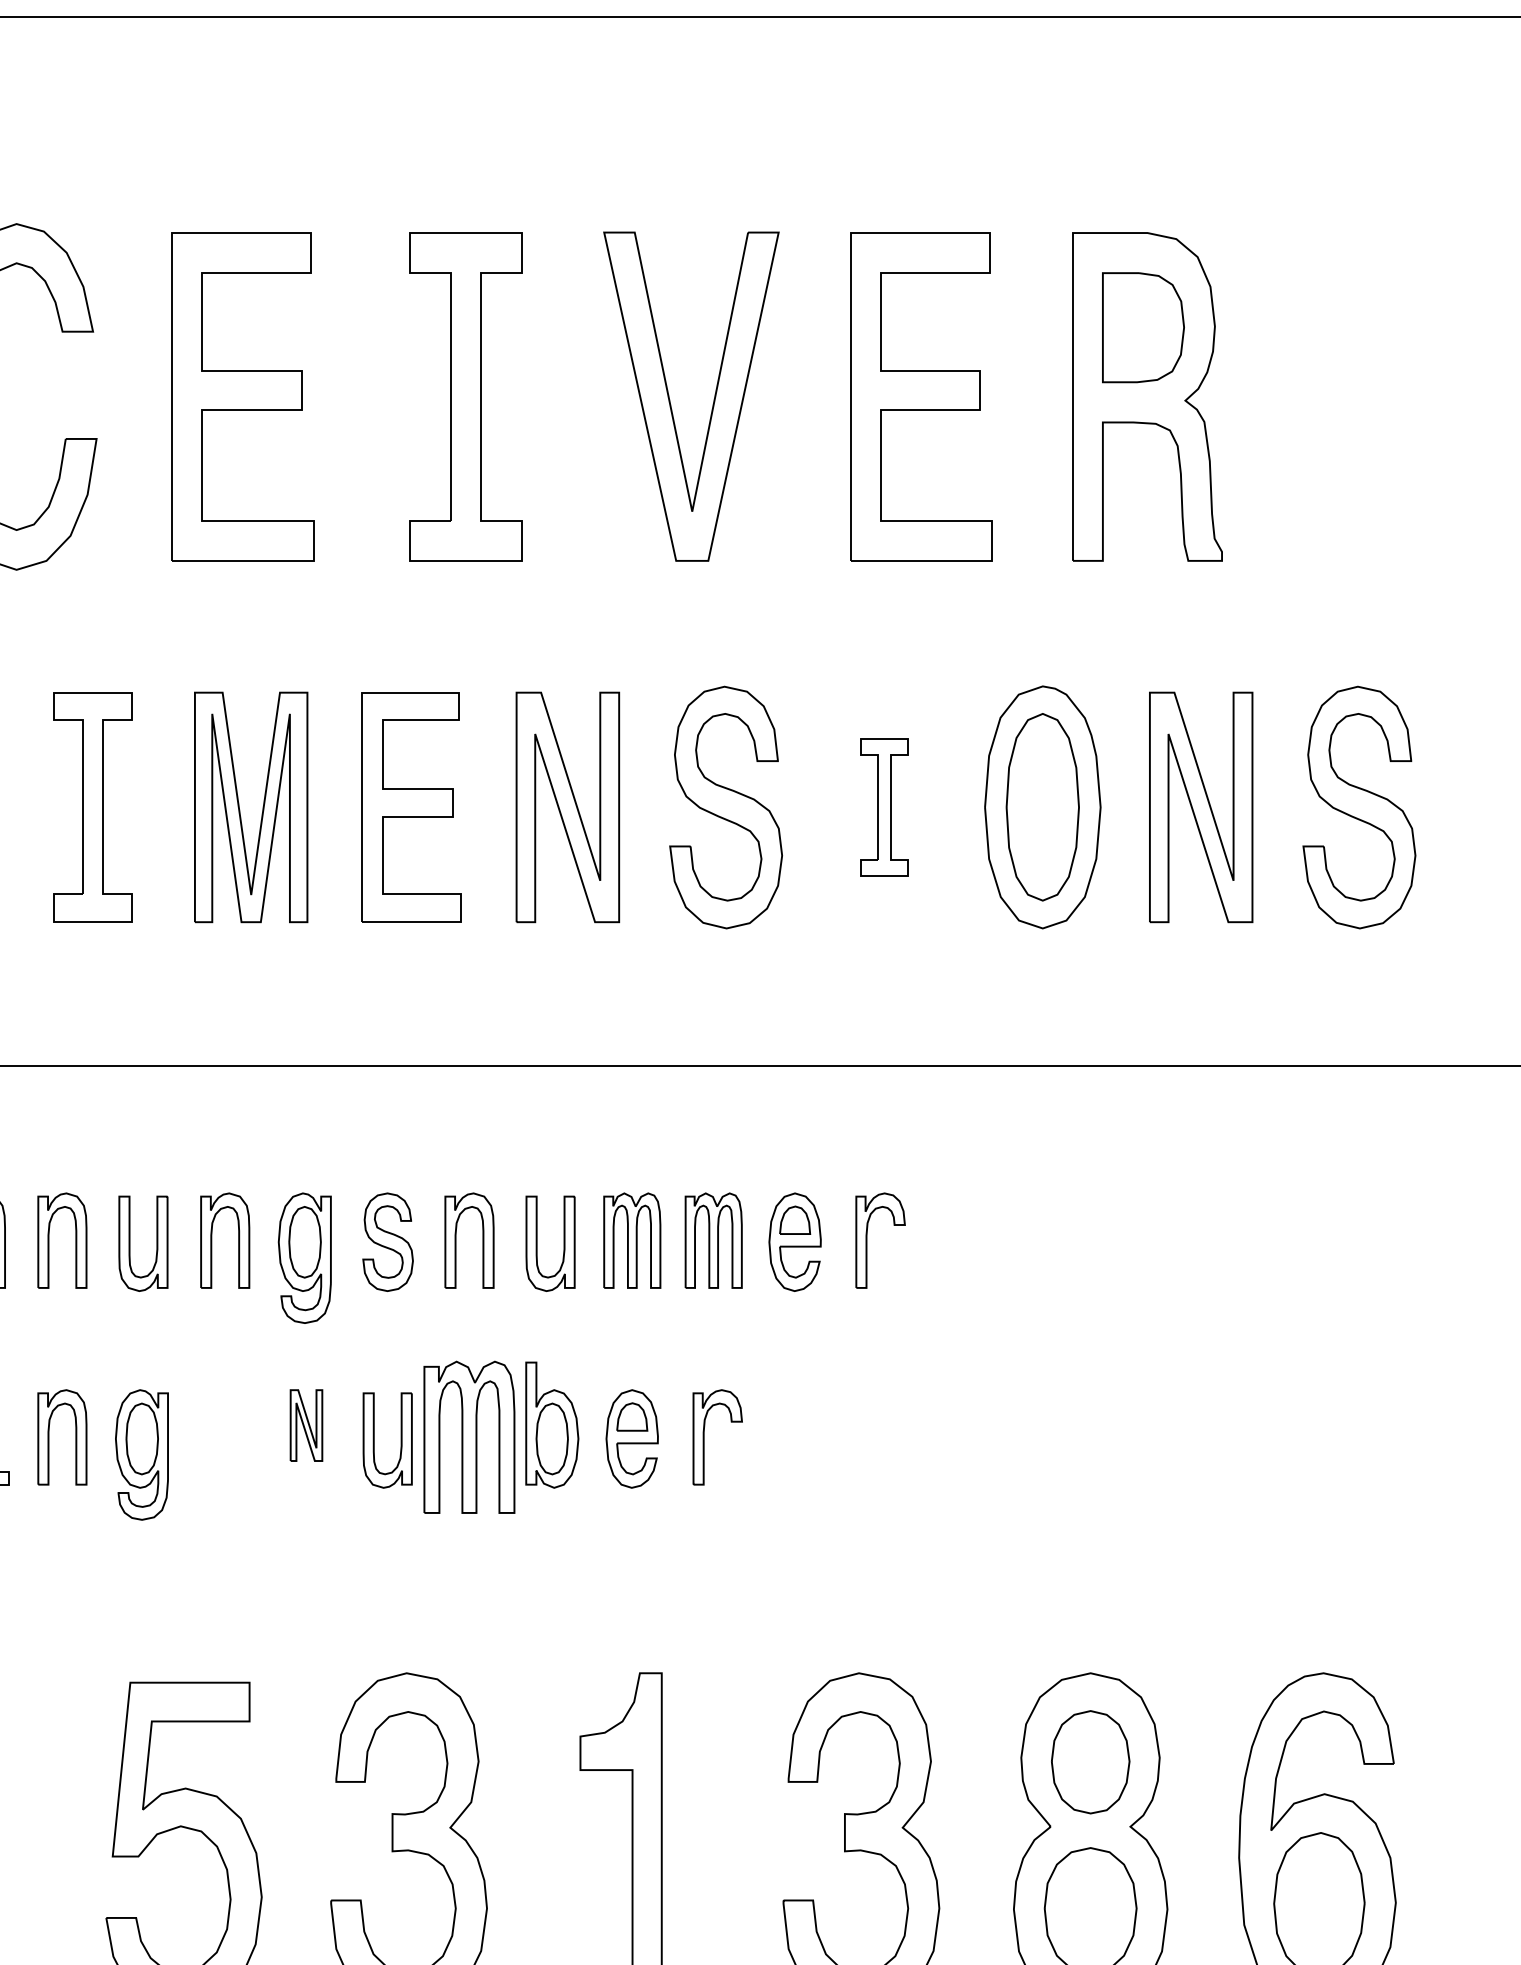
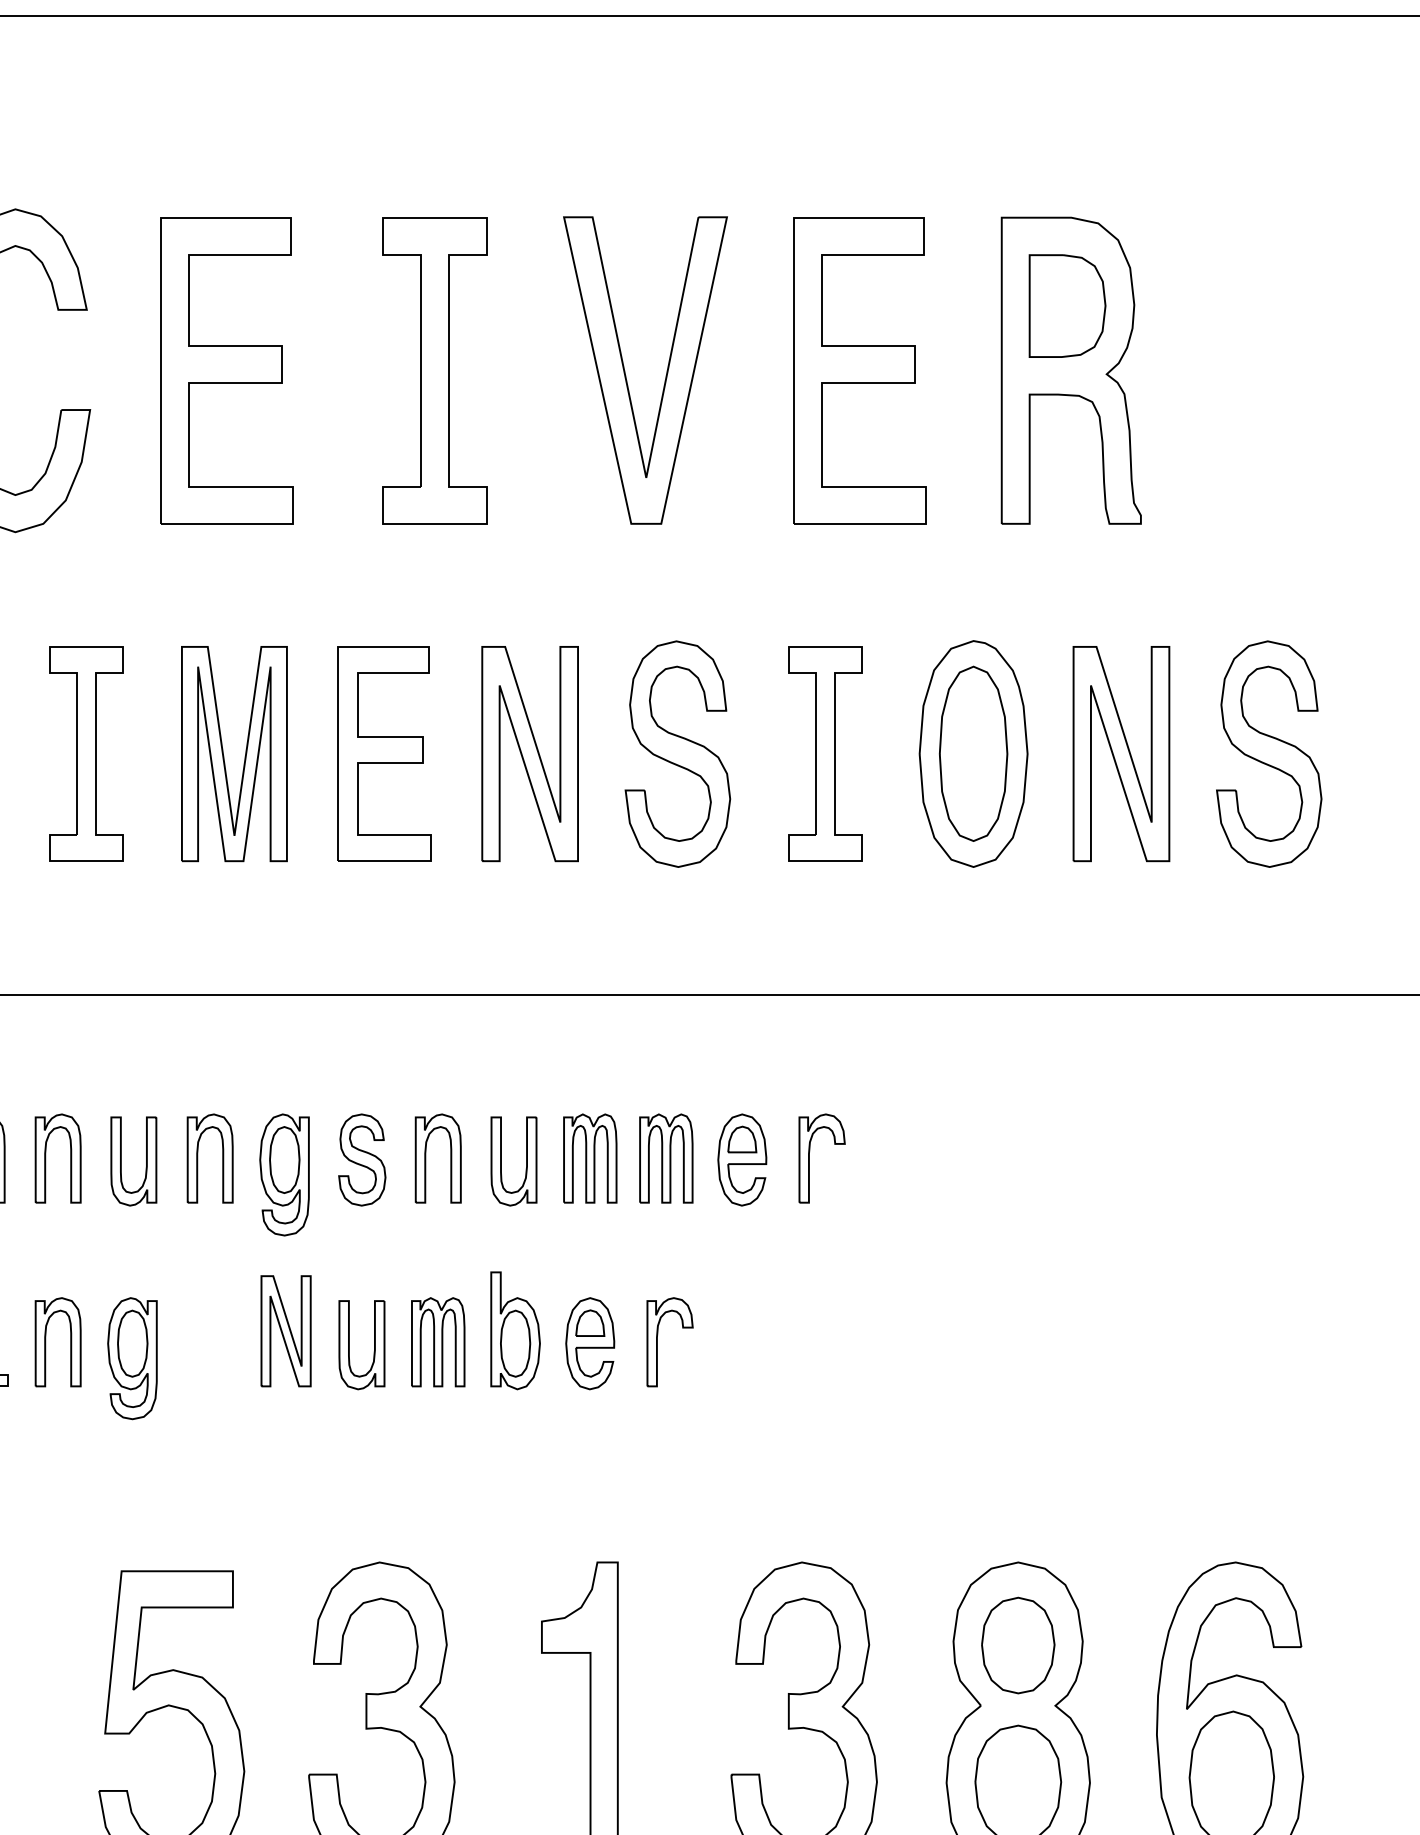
part: (884, 807) -> (825, 754), size x1.67
part: (306, 1425) -> (286, 1331), size x1.67
part: (469, 1437) -> (438, 1342), size x0.62

